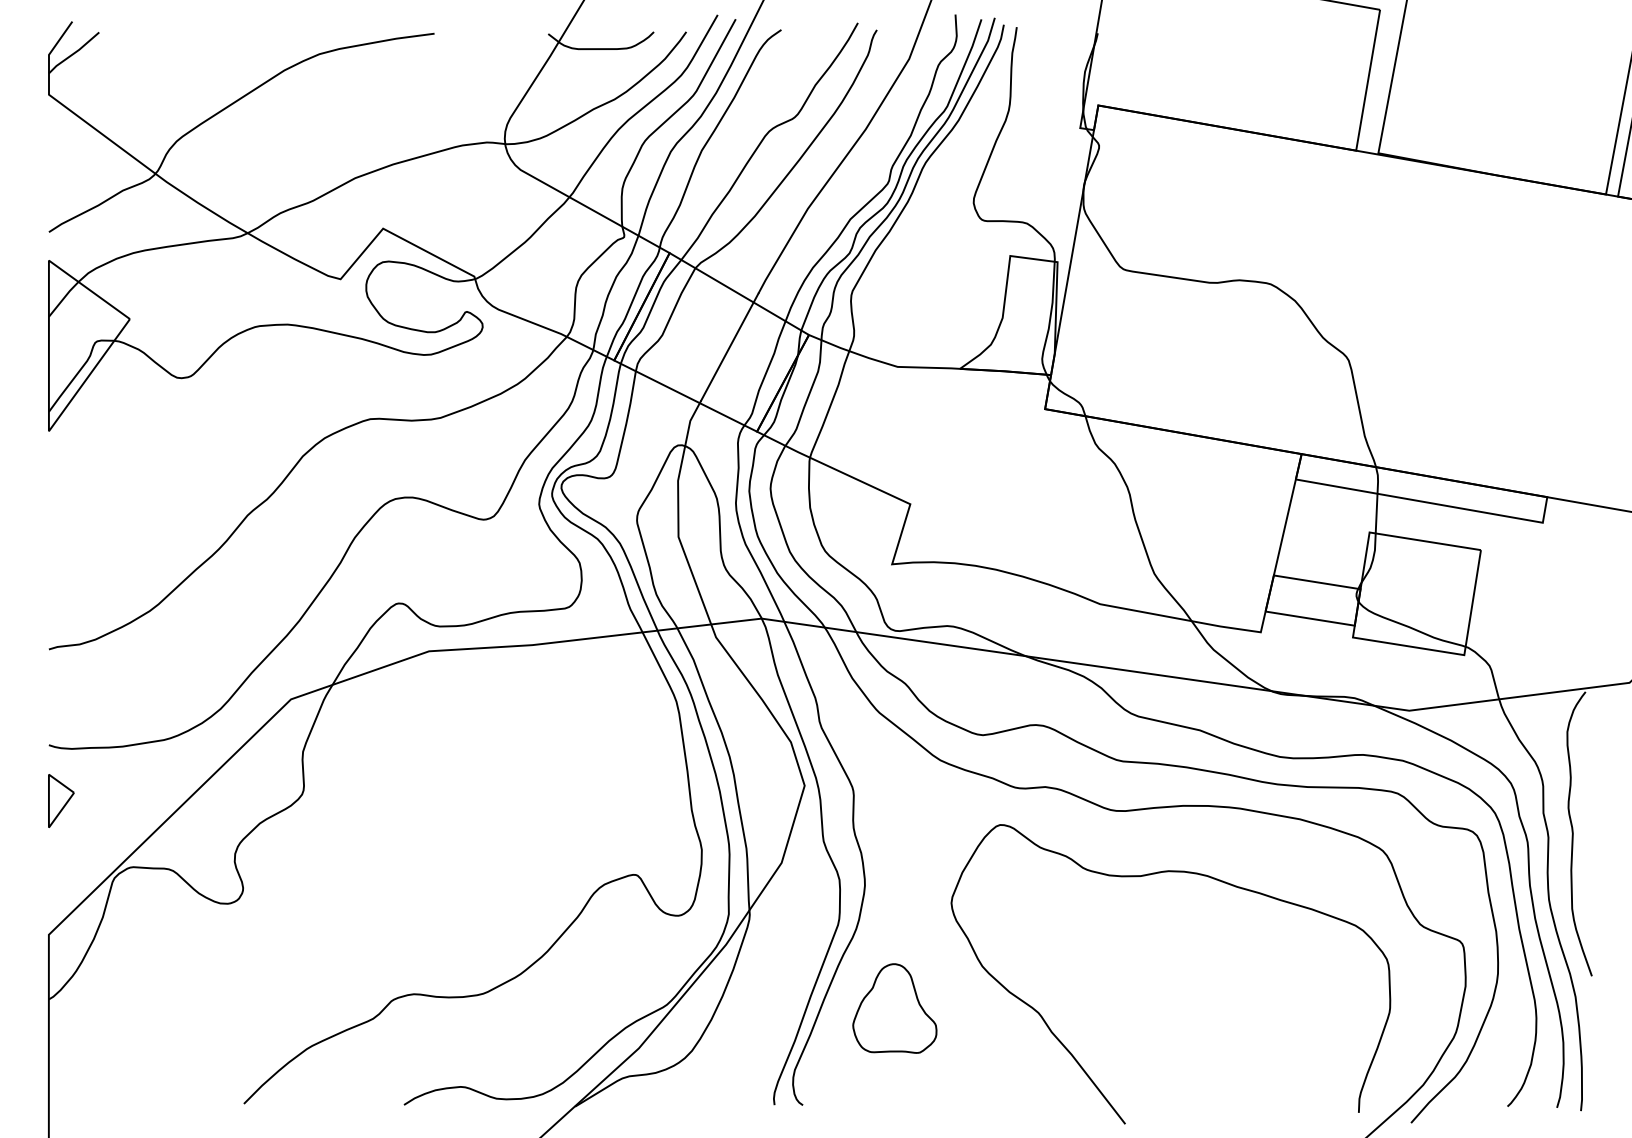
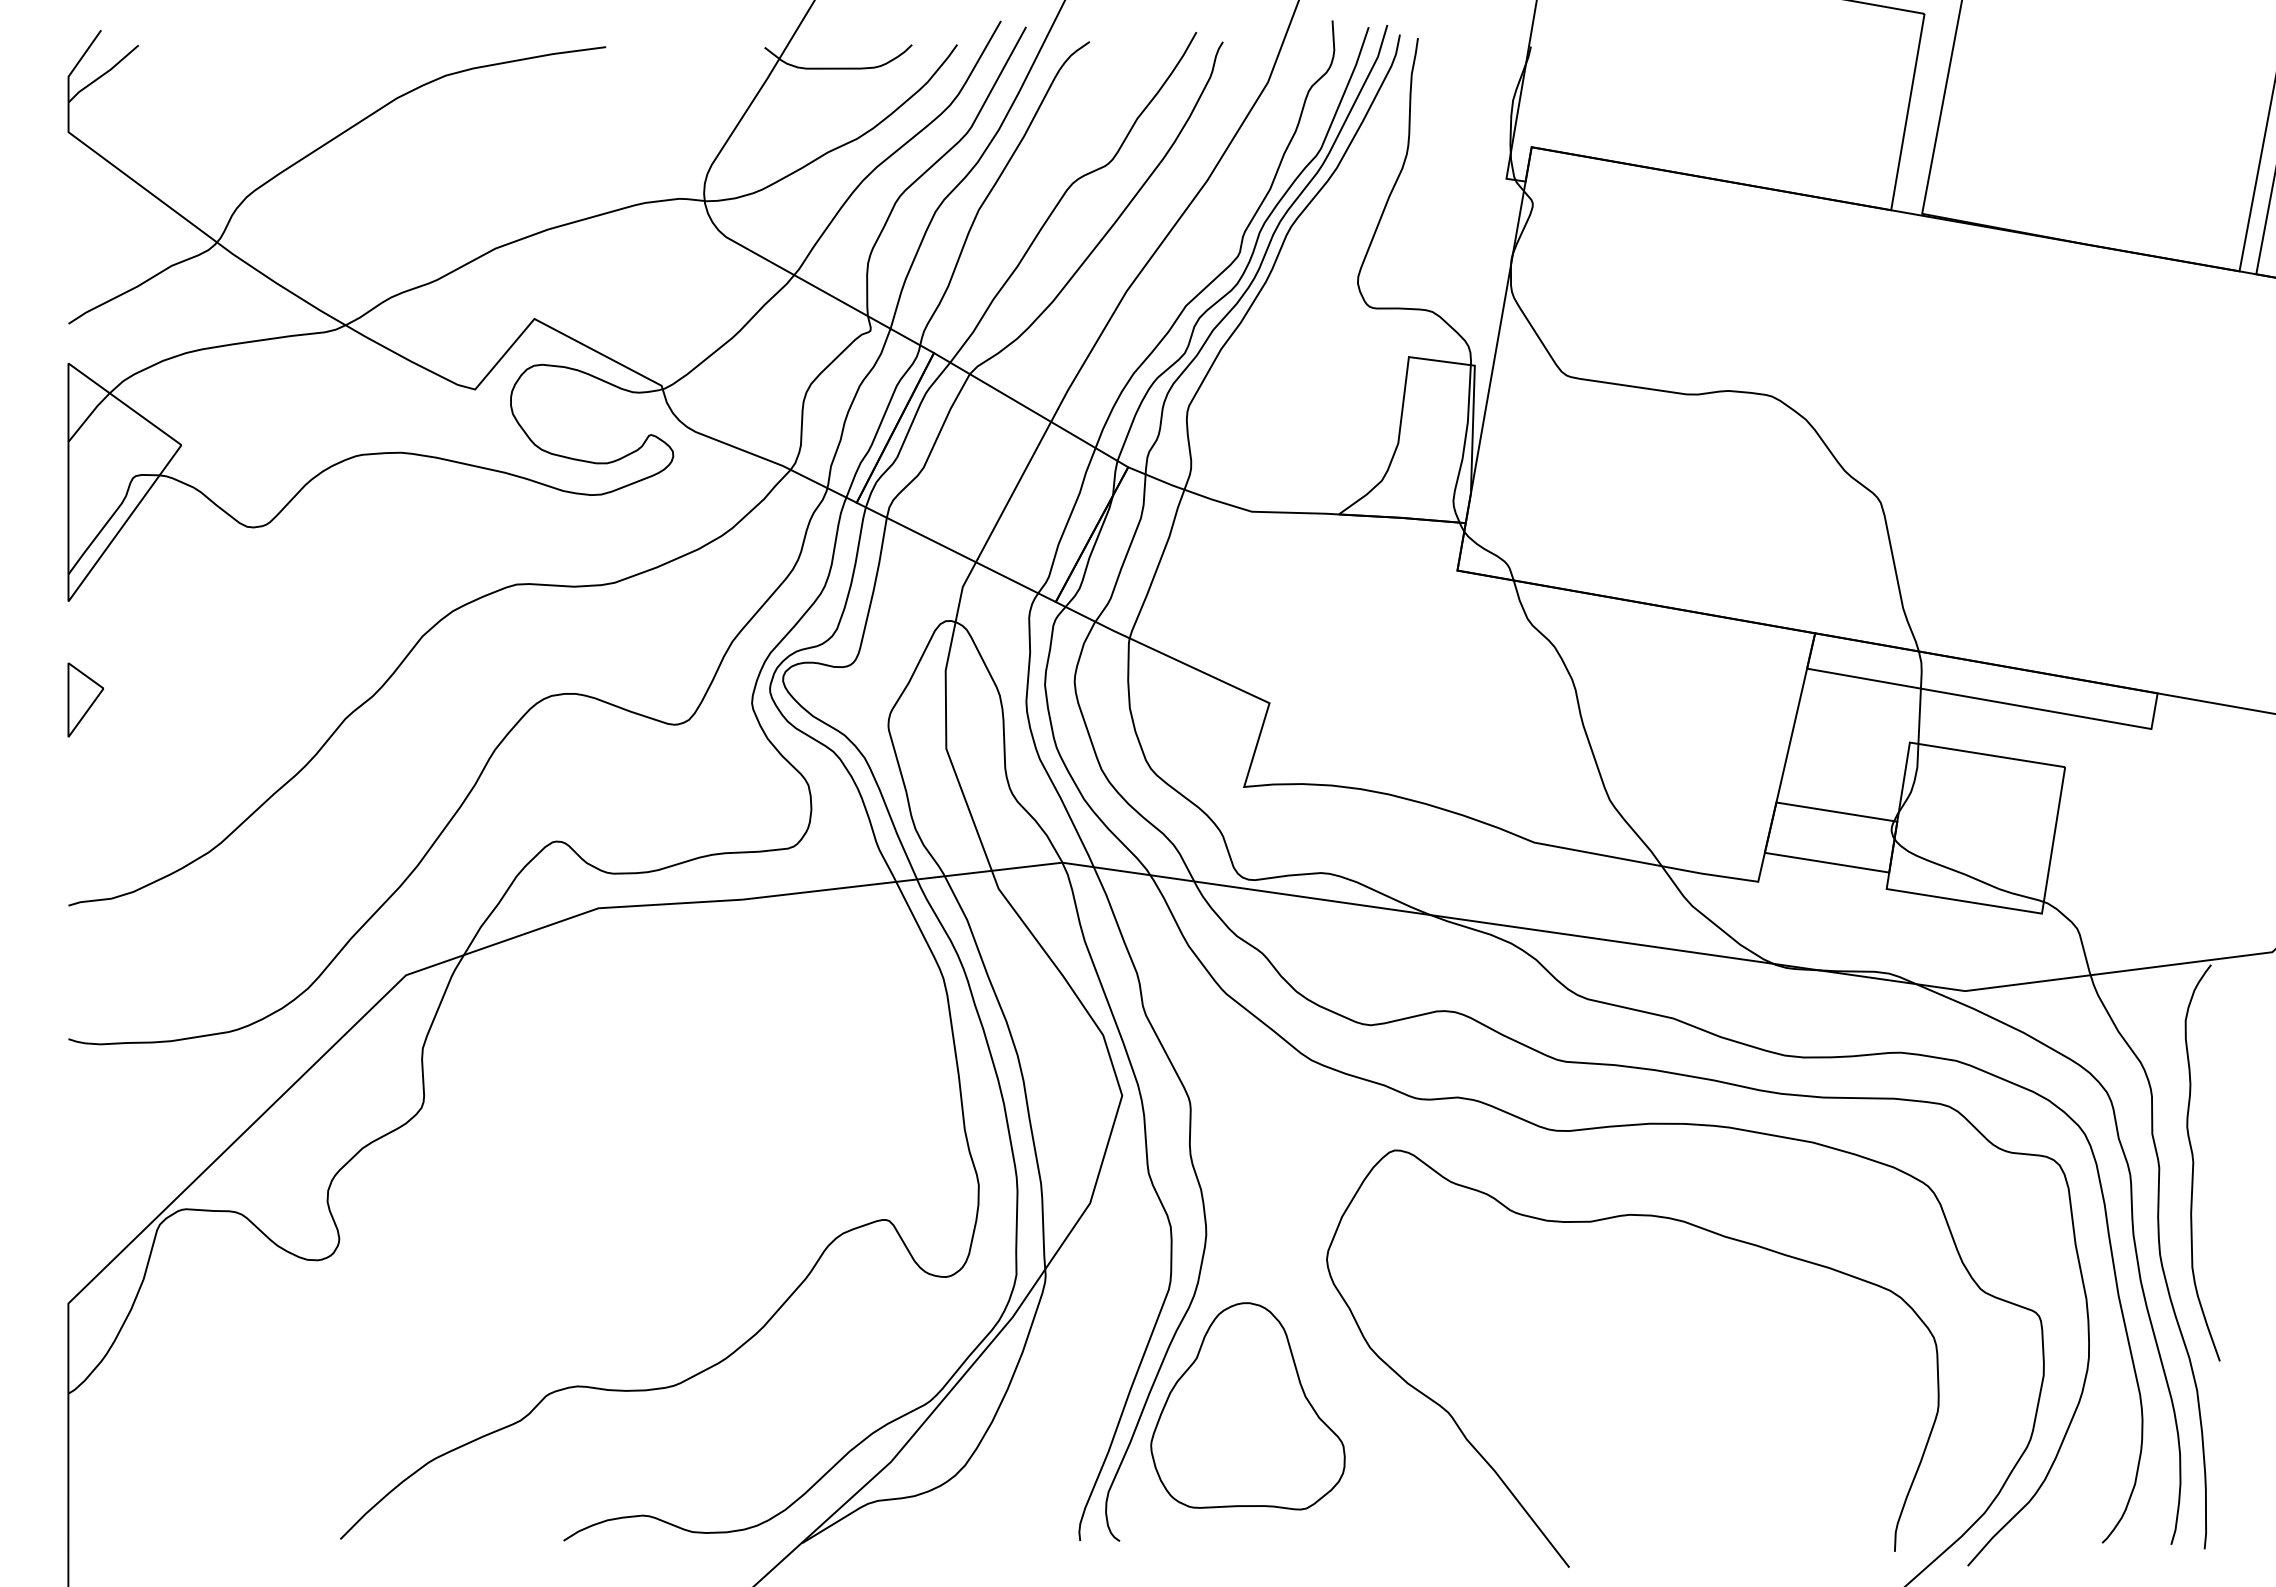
part: (61, 800) -> (85, 699), moved
part: (894, 1008) -> (1247, 1406), size x1.67

